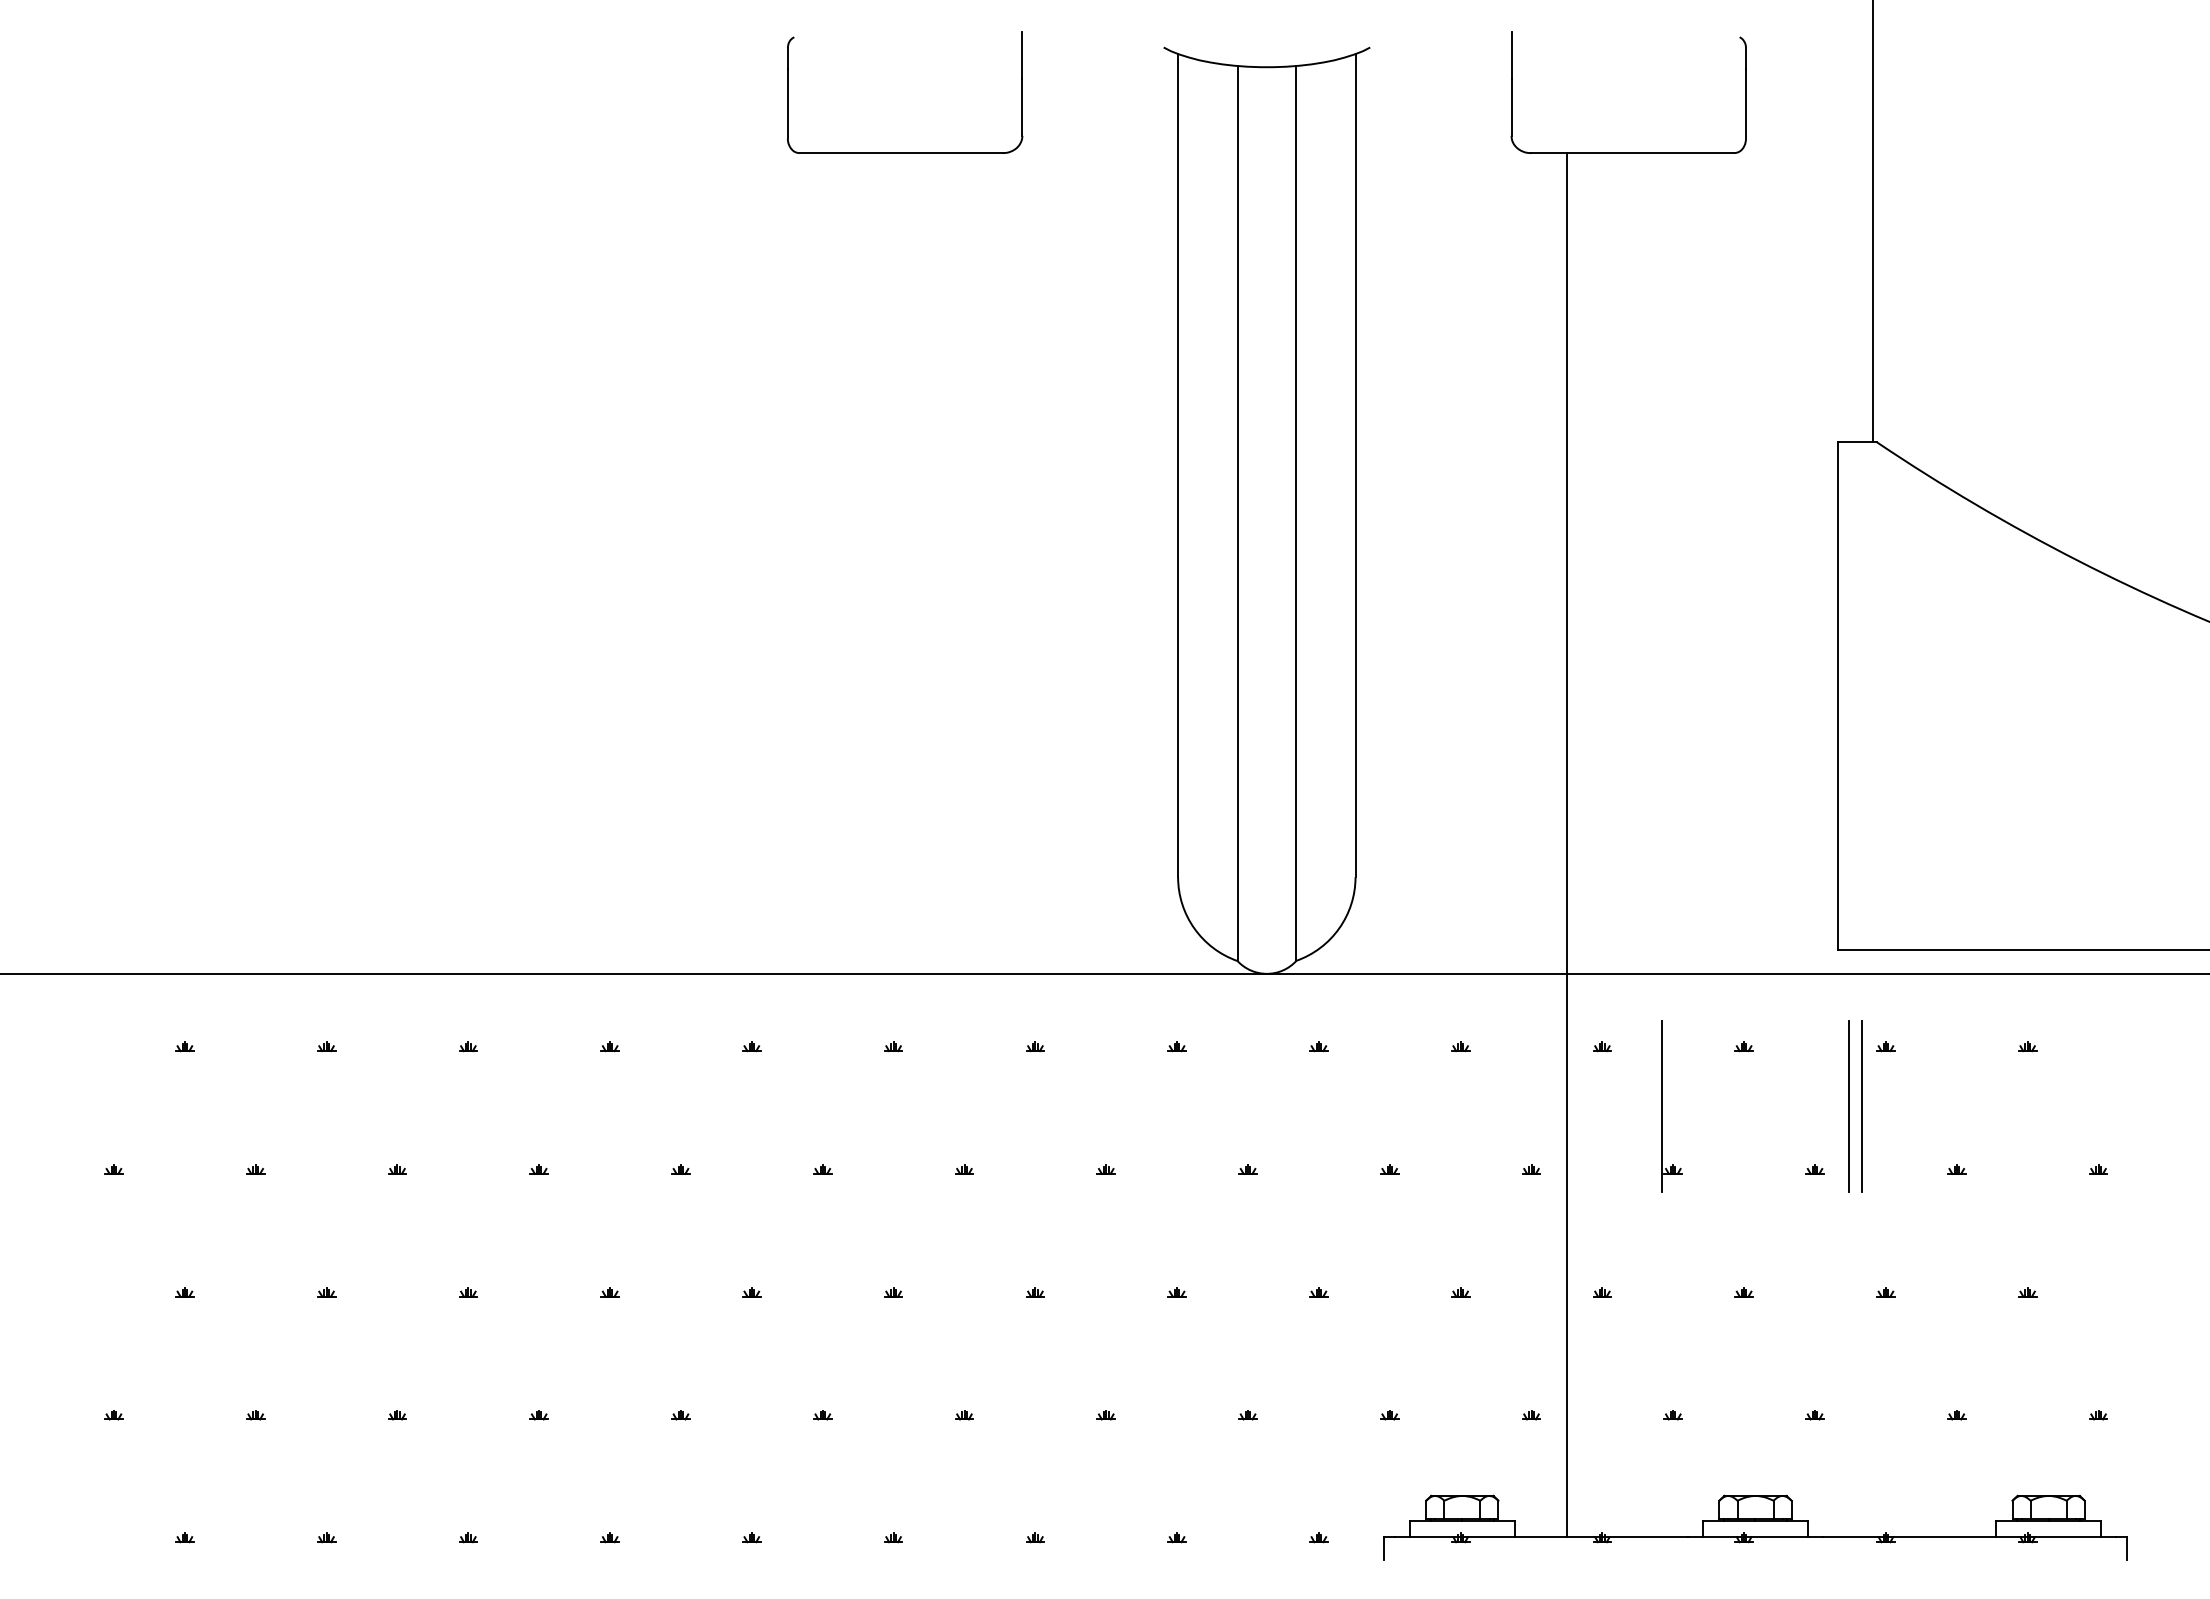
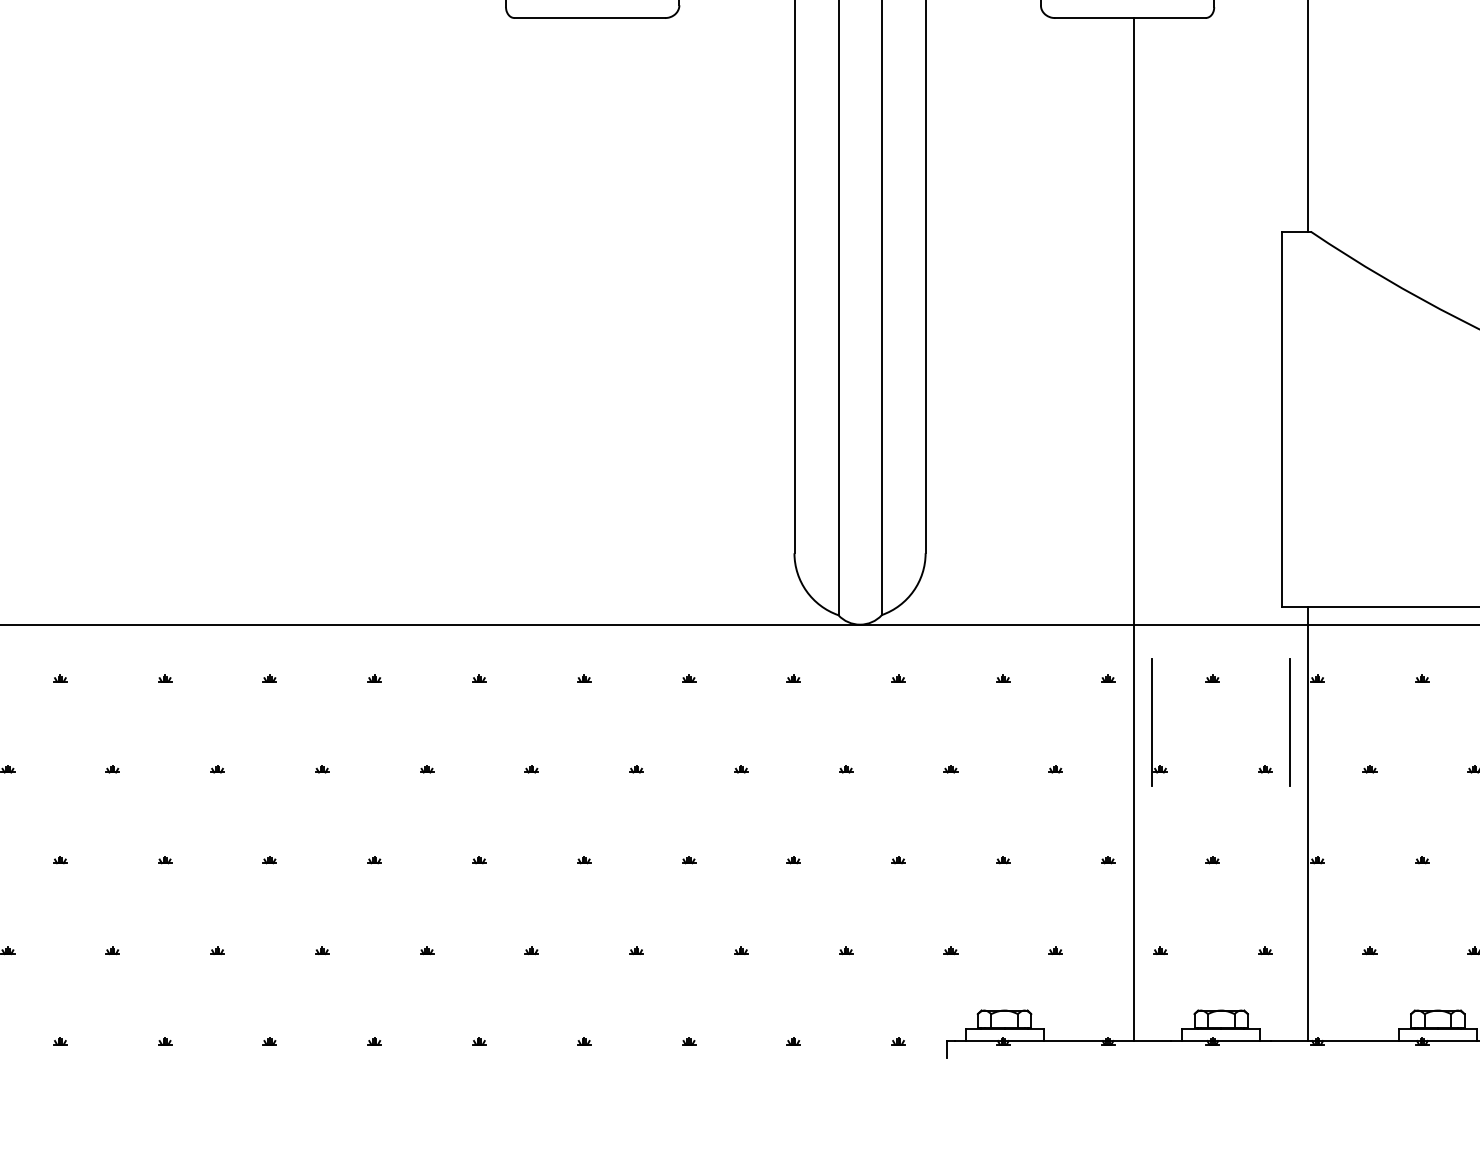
line: (1566, 844) -> (1134, 529), moved
line: (1861, 1106) -> (1299, 722), removed
line: (1873, 1243) -> (1308, 823), added

